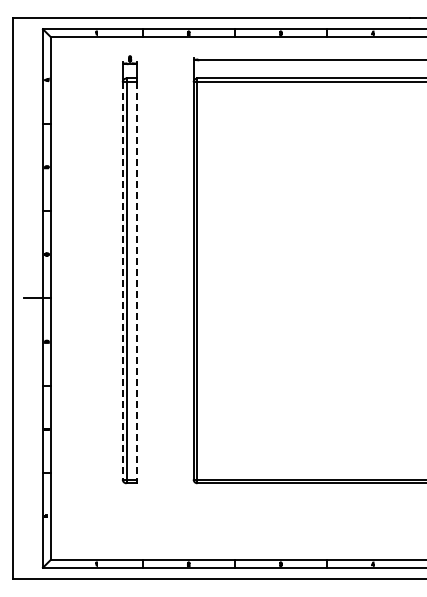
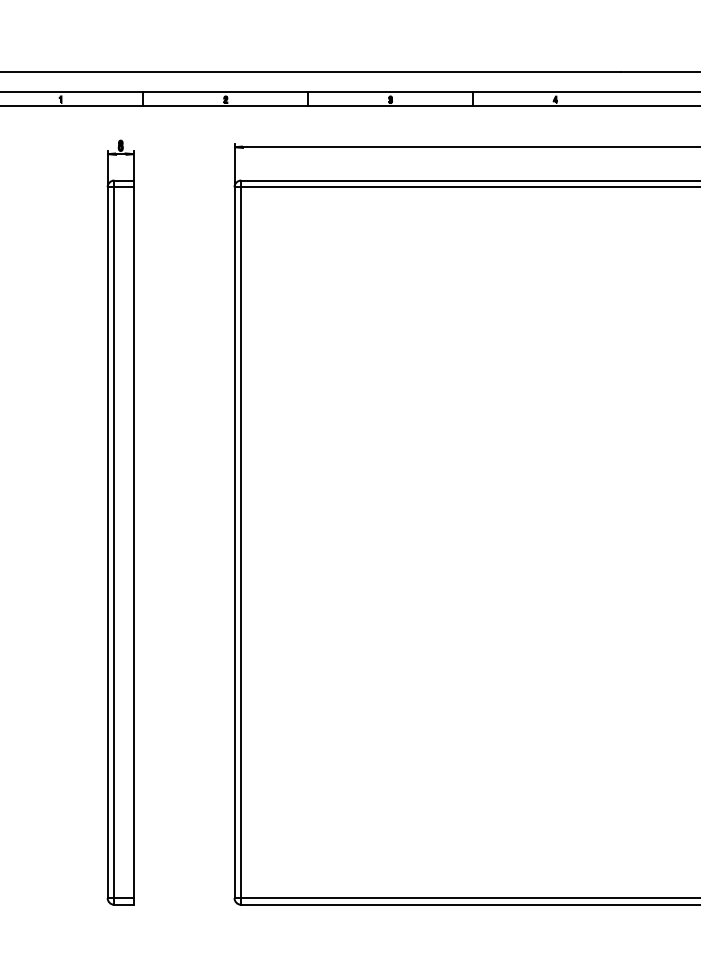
line: (122, 280) -> (107, 541), dashed -> solid
line: (137, 280) -> (134, 541), dashed -> solid

